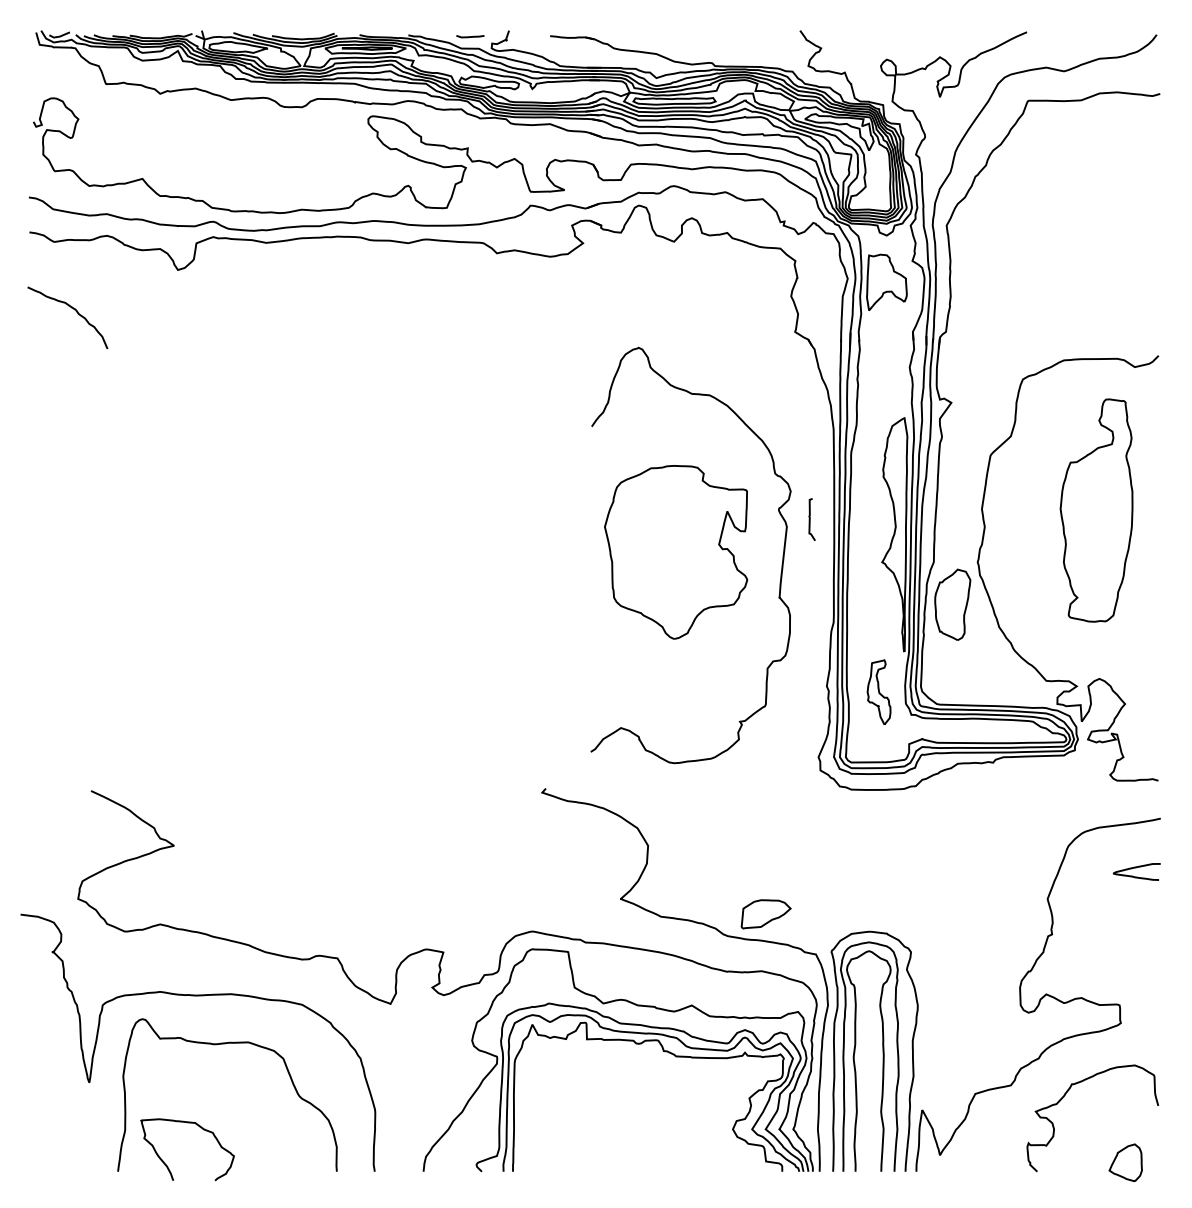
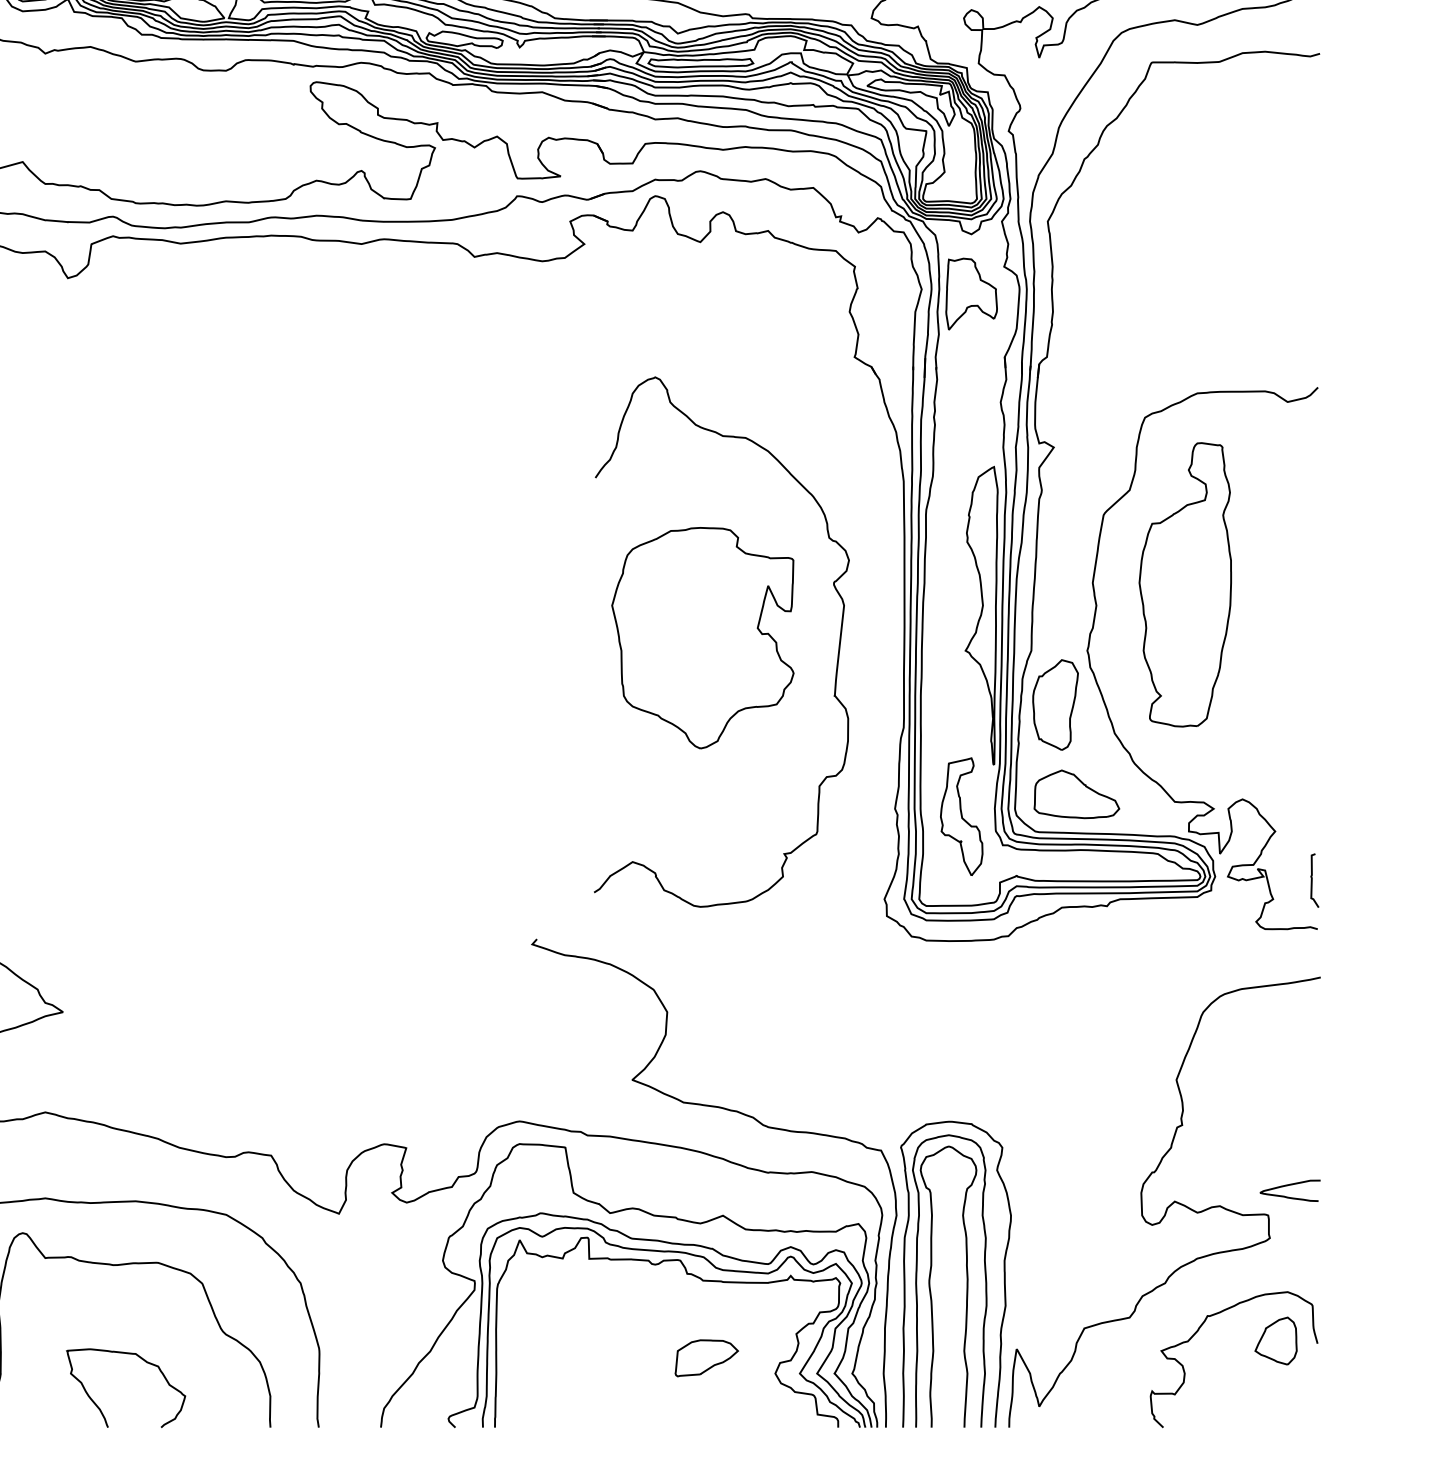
part: (1096, 510) -> (1185, 584), moved
curve: (810, 519) -> (1312, 880), moved
part: (969, 674) -> (1076, 793), added
part: (878, 691) -> (960, 815), size x1.43
curve: (1136, 868) -> (1289, 1186), moved
part: (765, 914) -> (705, 1358), moved
curve: (203, 1130) -> (146, 1363), moved
part: (1125, 1162) -> (1275, 1340), moved

